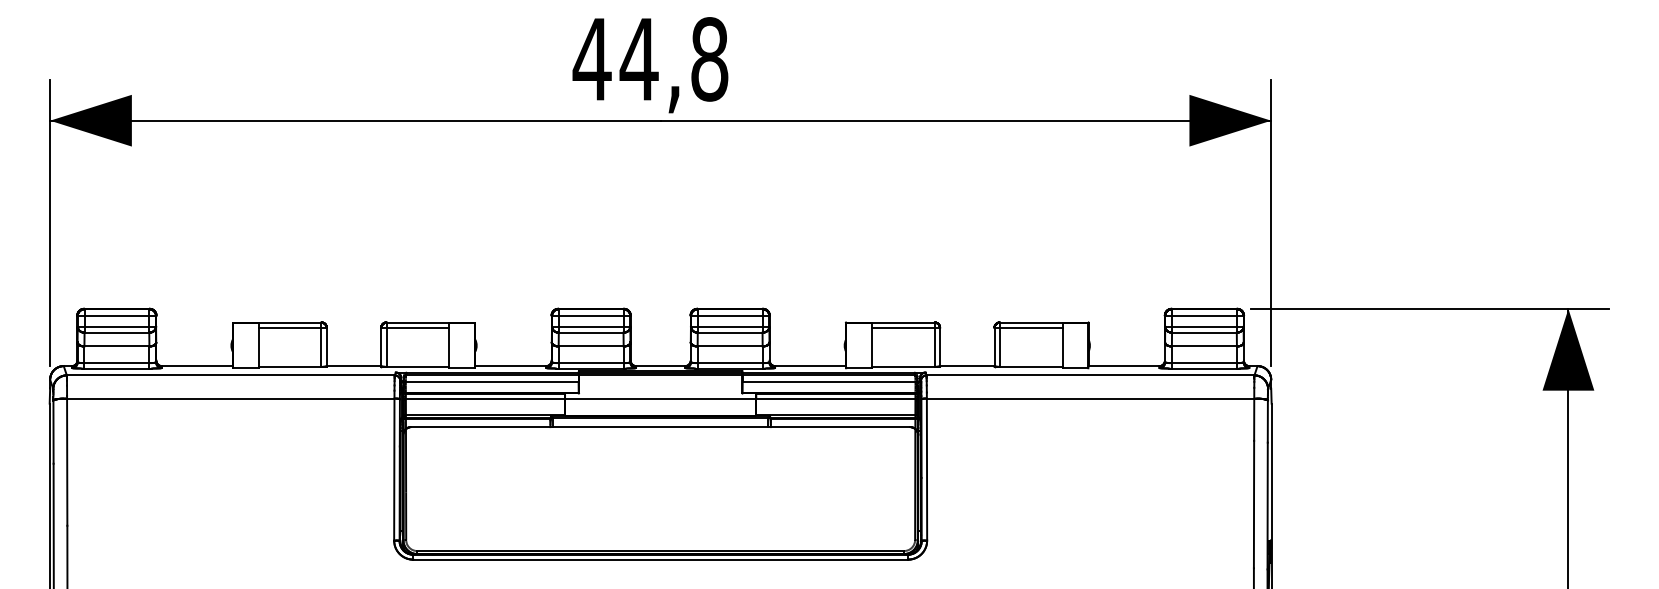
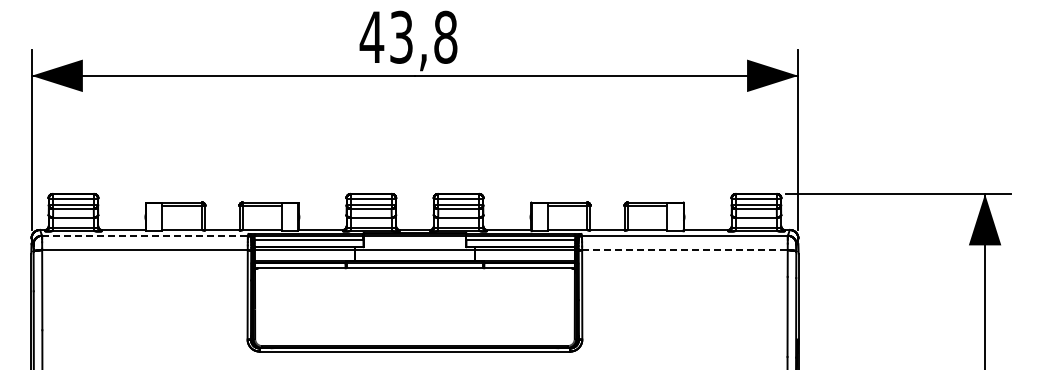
text: (639, 58) -> (401, 36), 44,8 -> 43,8
line: (231, 374) -> (145, 235), solid -> dashed
line: (1089, 398) -> (684, 250), solid -> dashed

